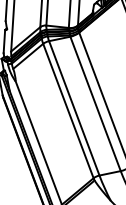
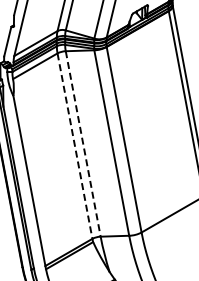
line: (74, 108) -> (83, 144), solid -> dashed
line: (68, 111) -> (75, 146), solid -> dashed

